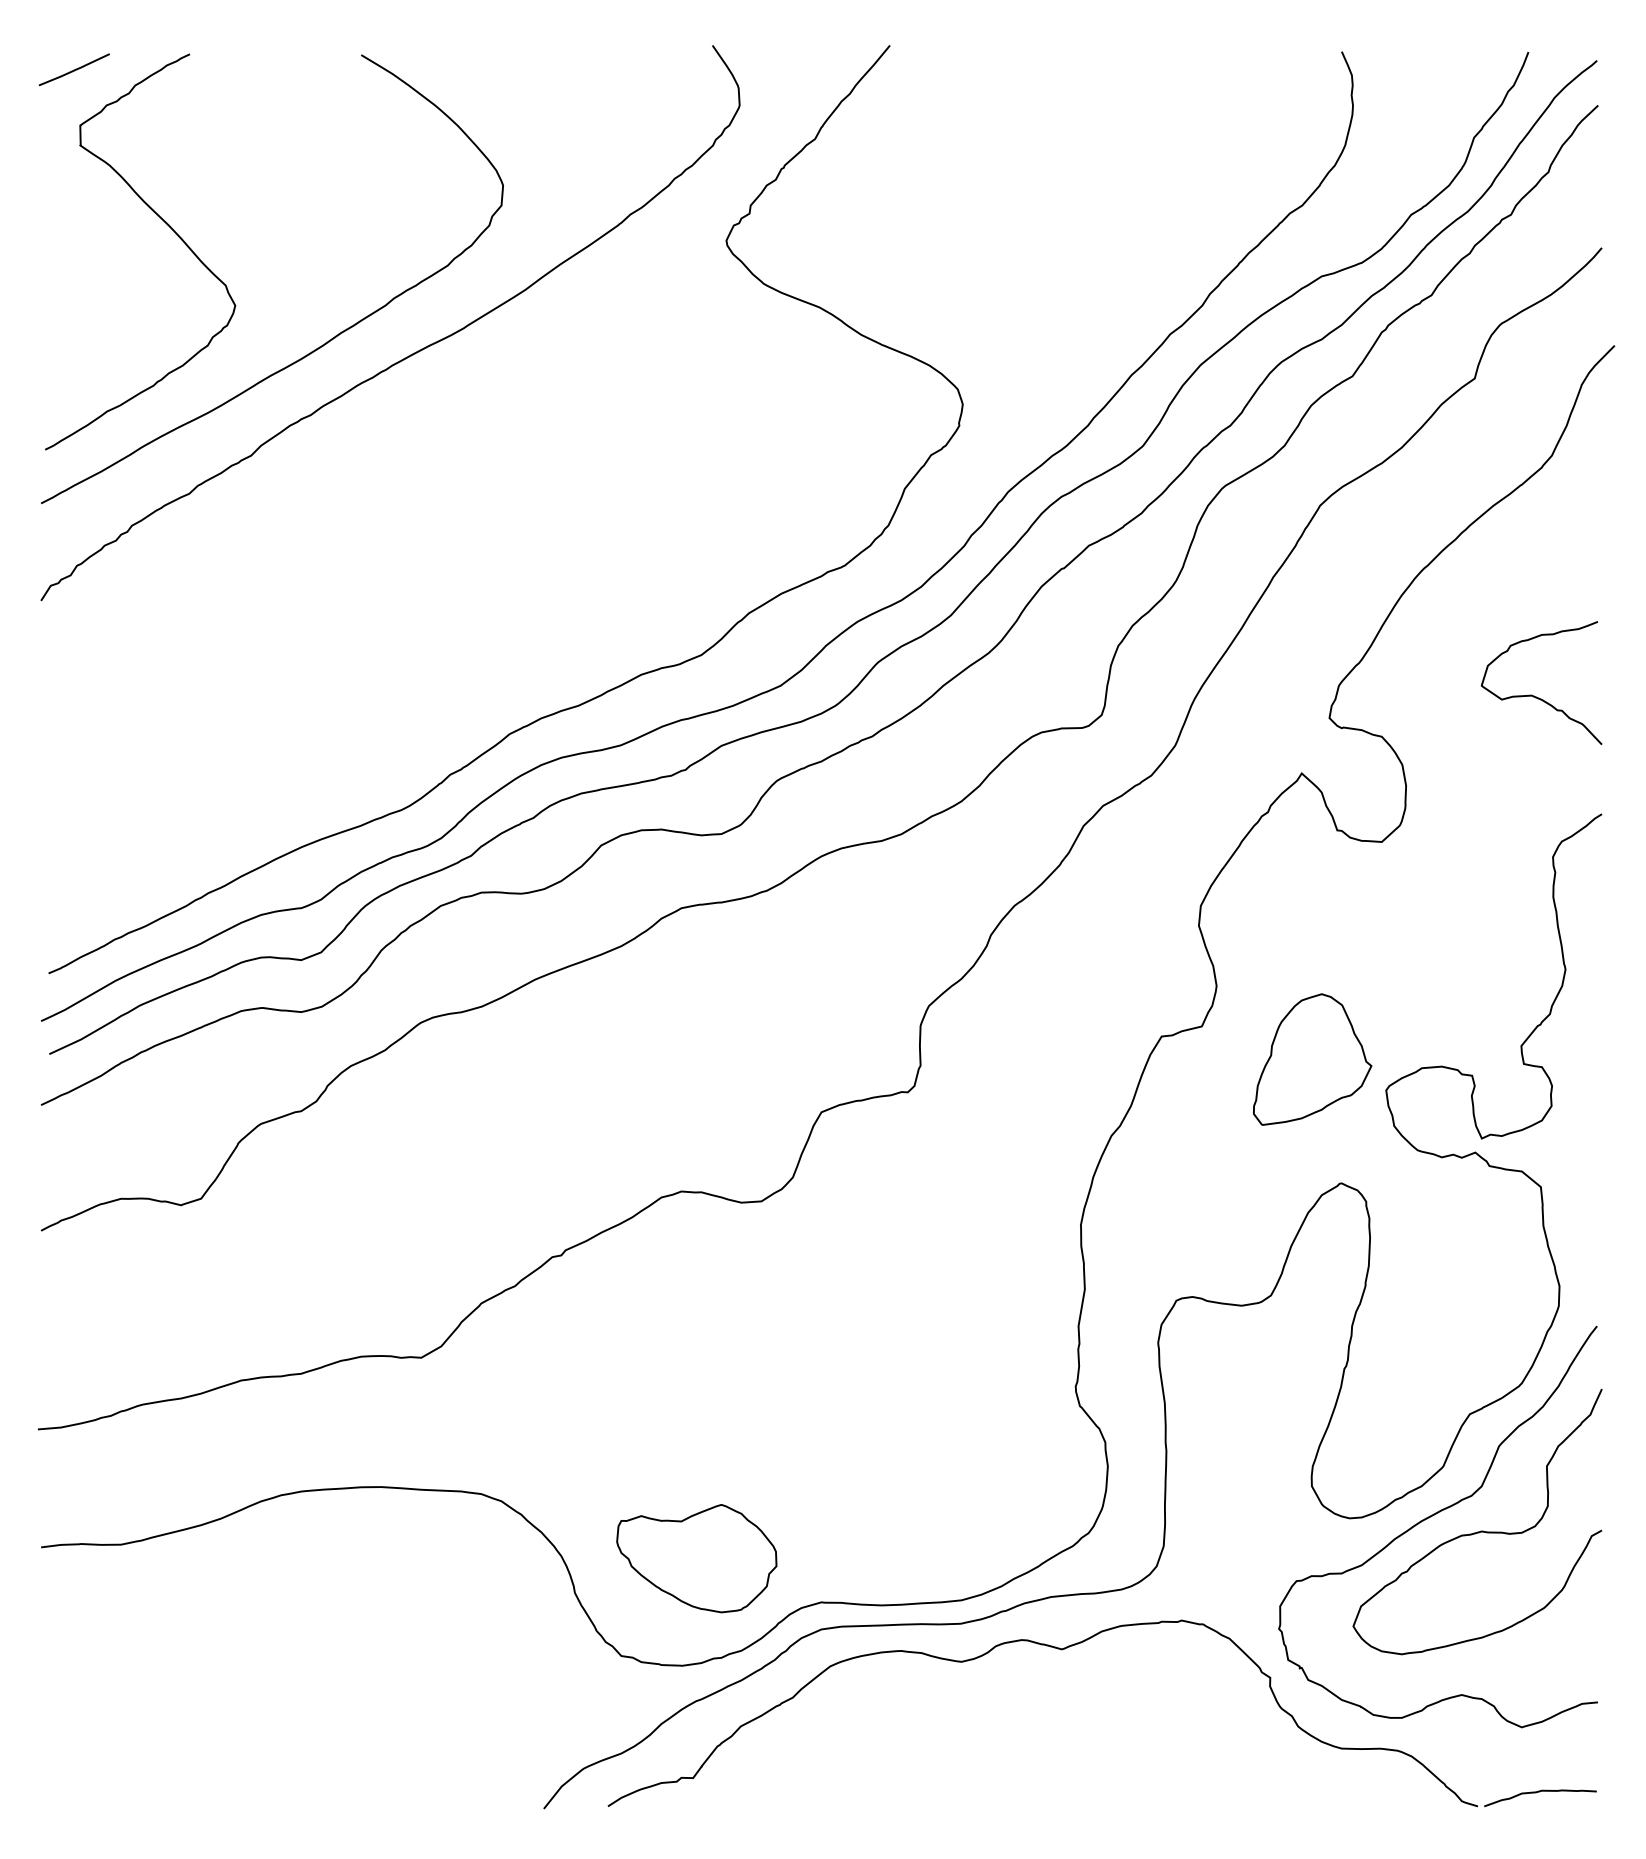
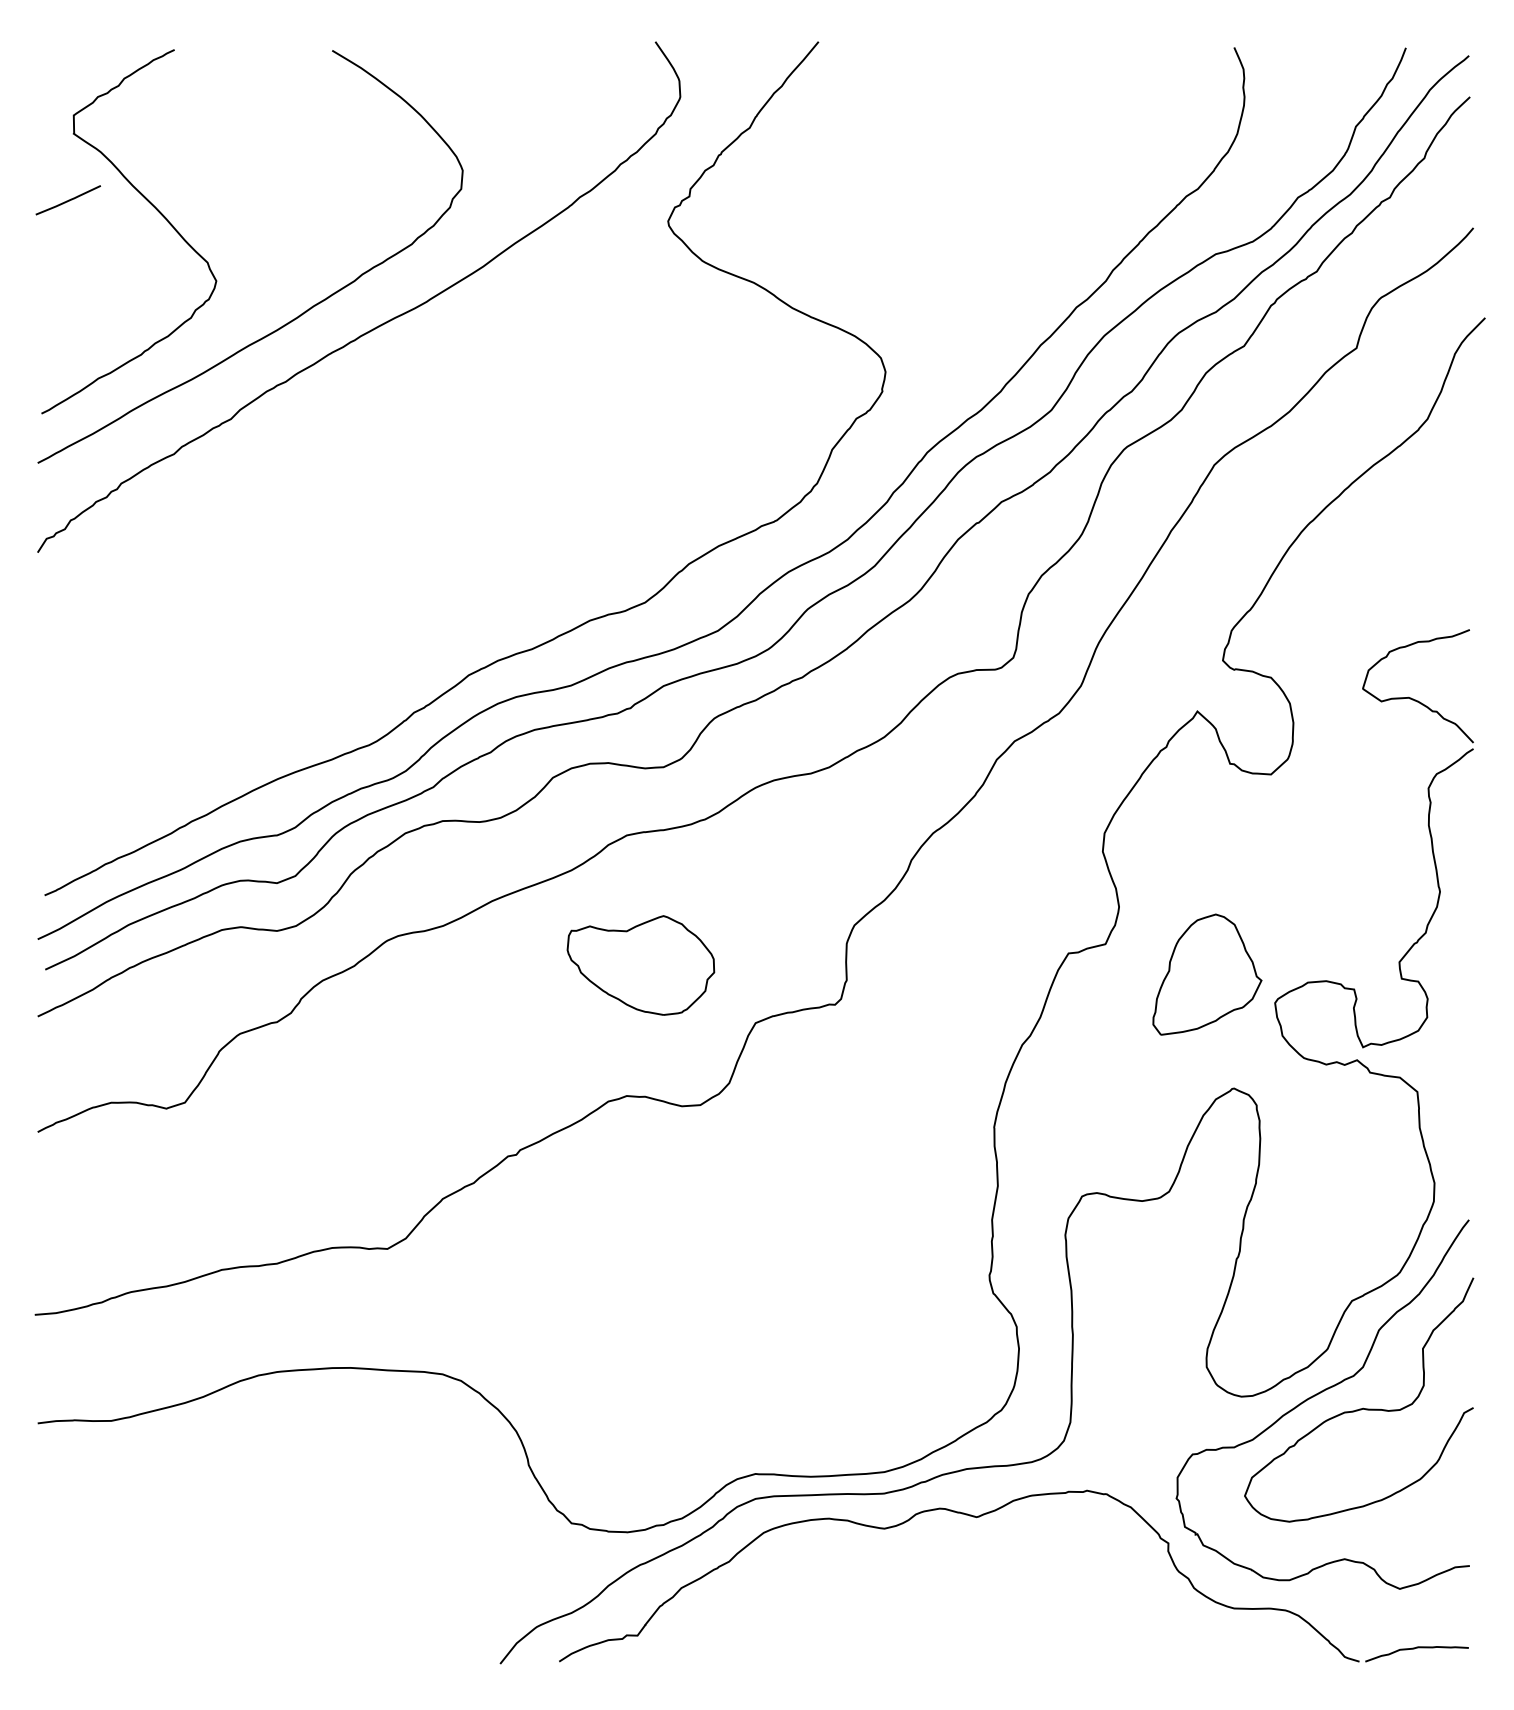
line: (73, 69) -> (67, 200), moved
curve: (1534, 695) -> (1411, 697), moved
part: (696, 1558) -> (640, 965), moved

